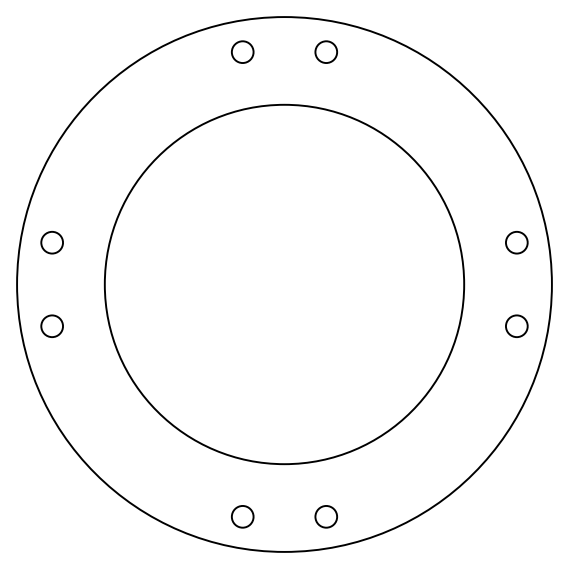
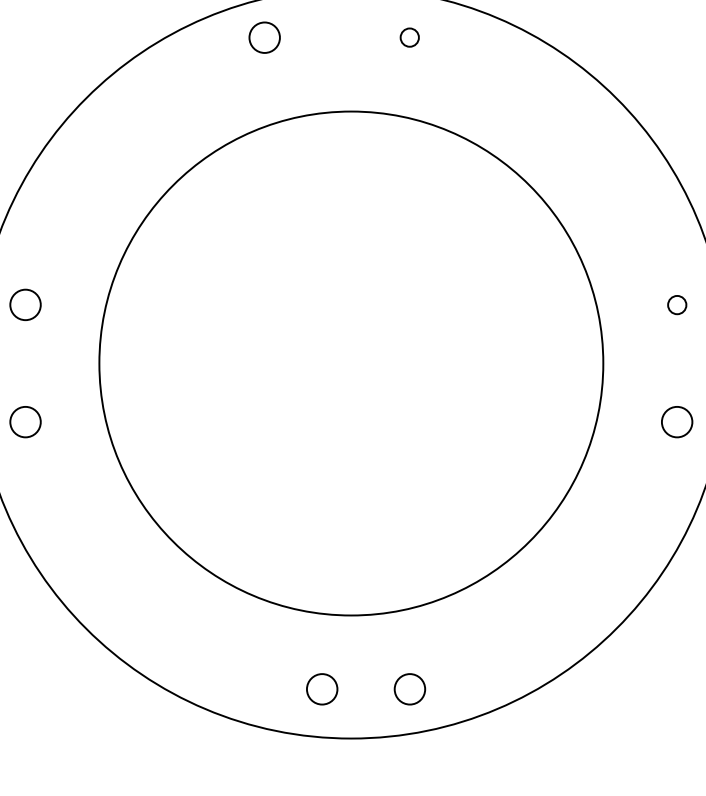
circle: (242, 51) -> (264, 36), moved
circle: (325, 51) -> (408, 36), size x0.6
circle: (516, 242) -> (676, 304), size x0.6
circle: (242, 516) -> (321, 688), moved

